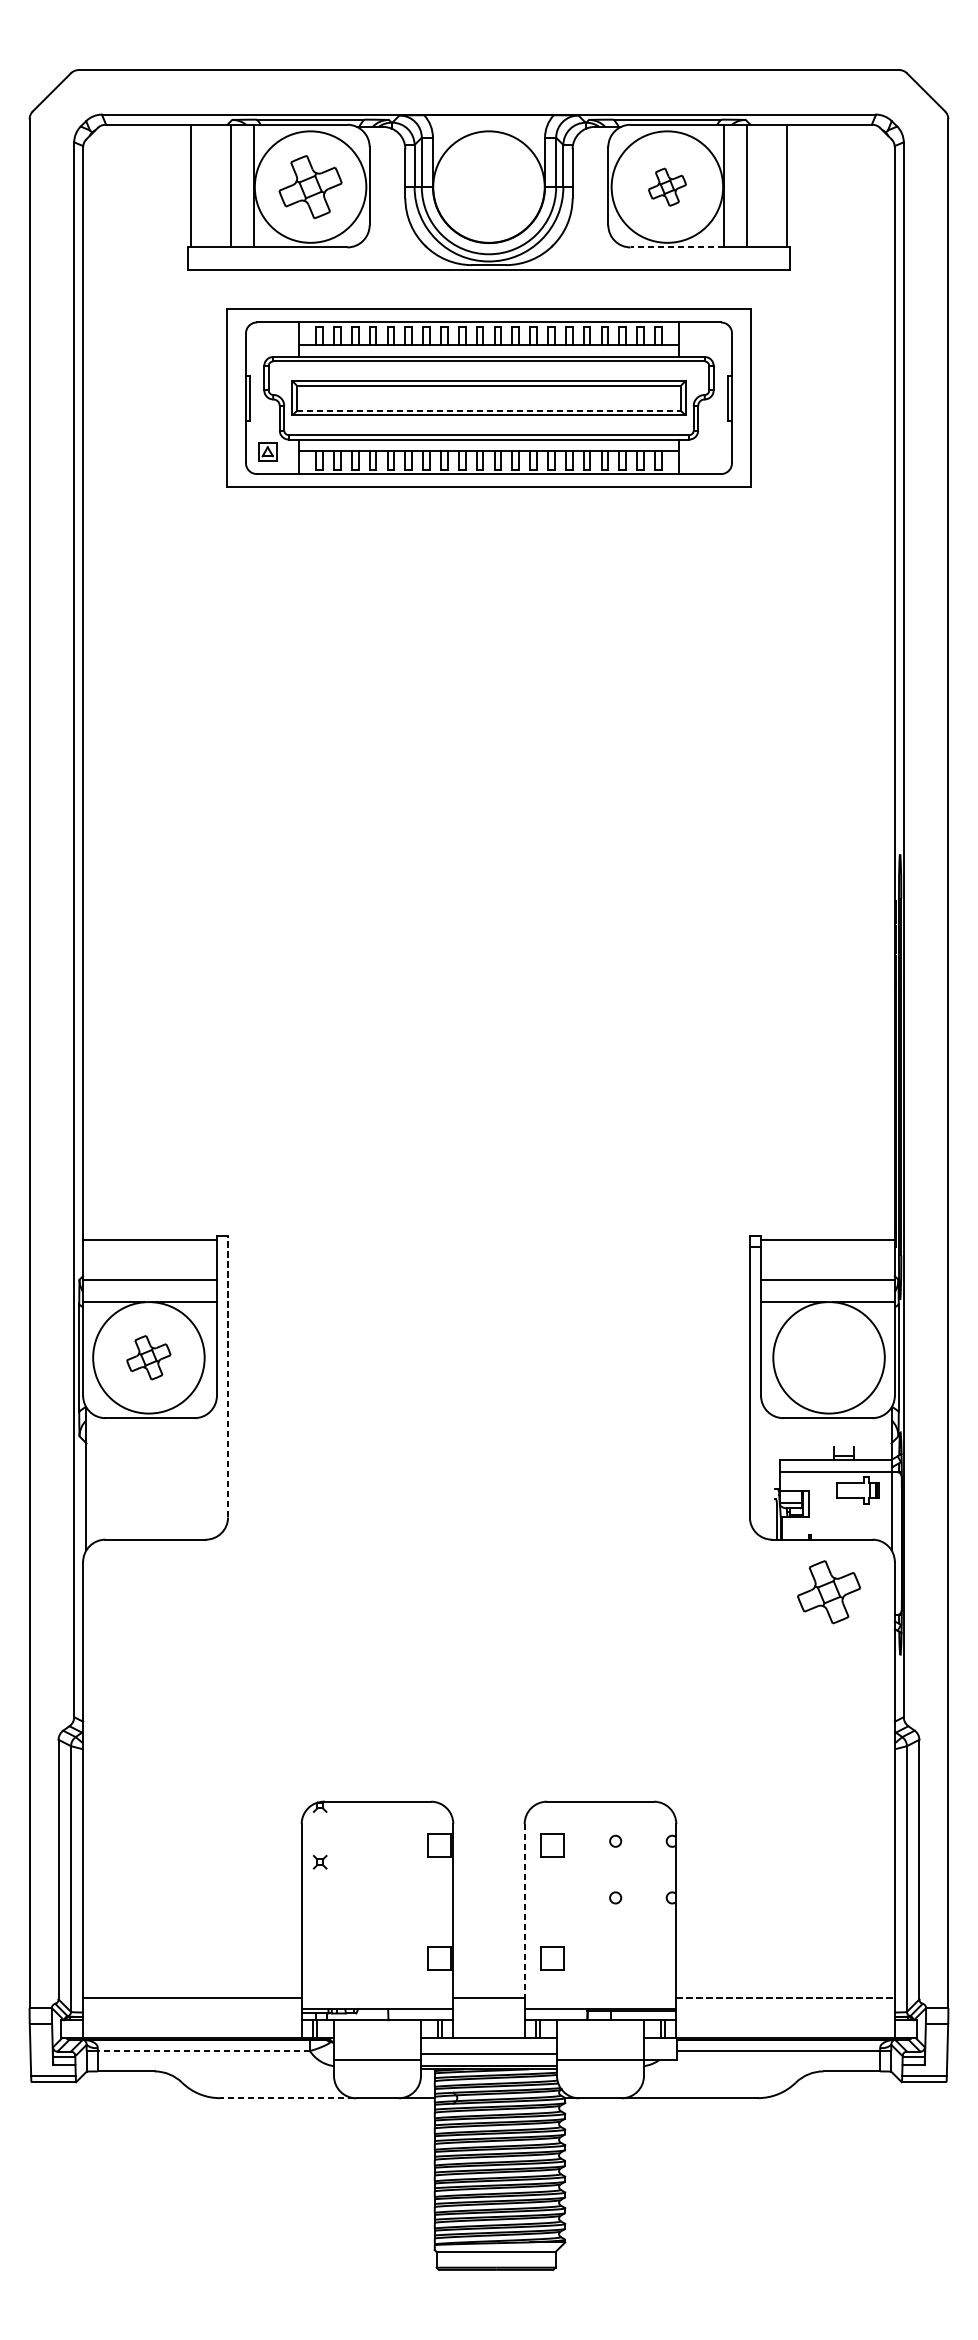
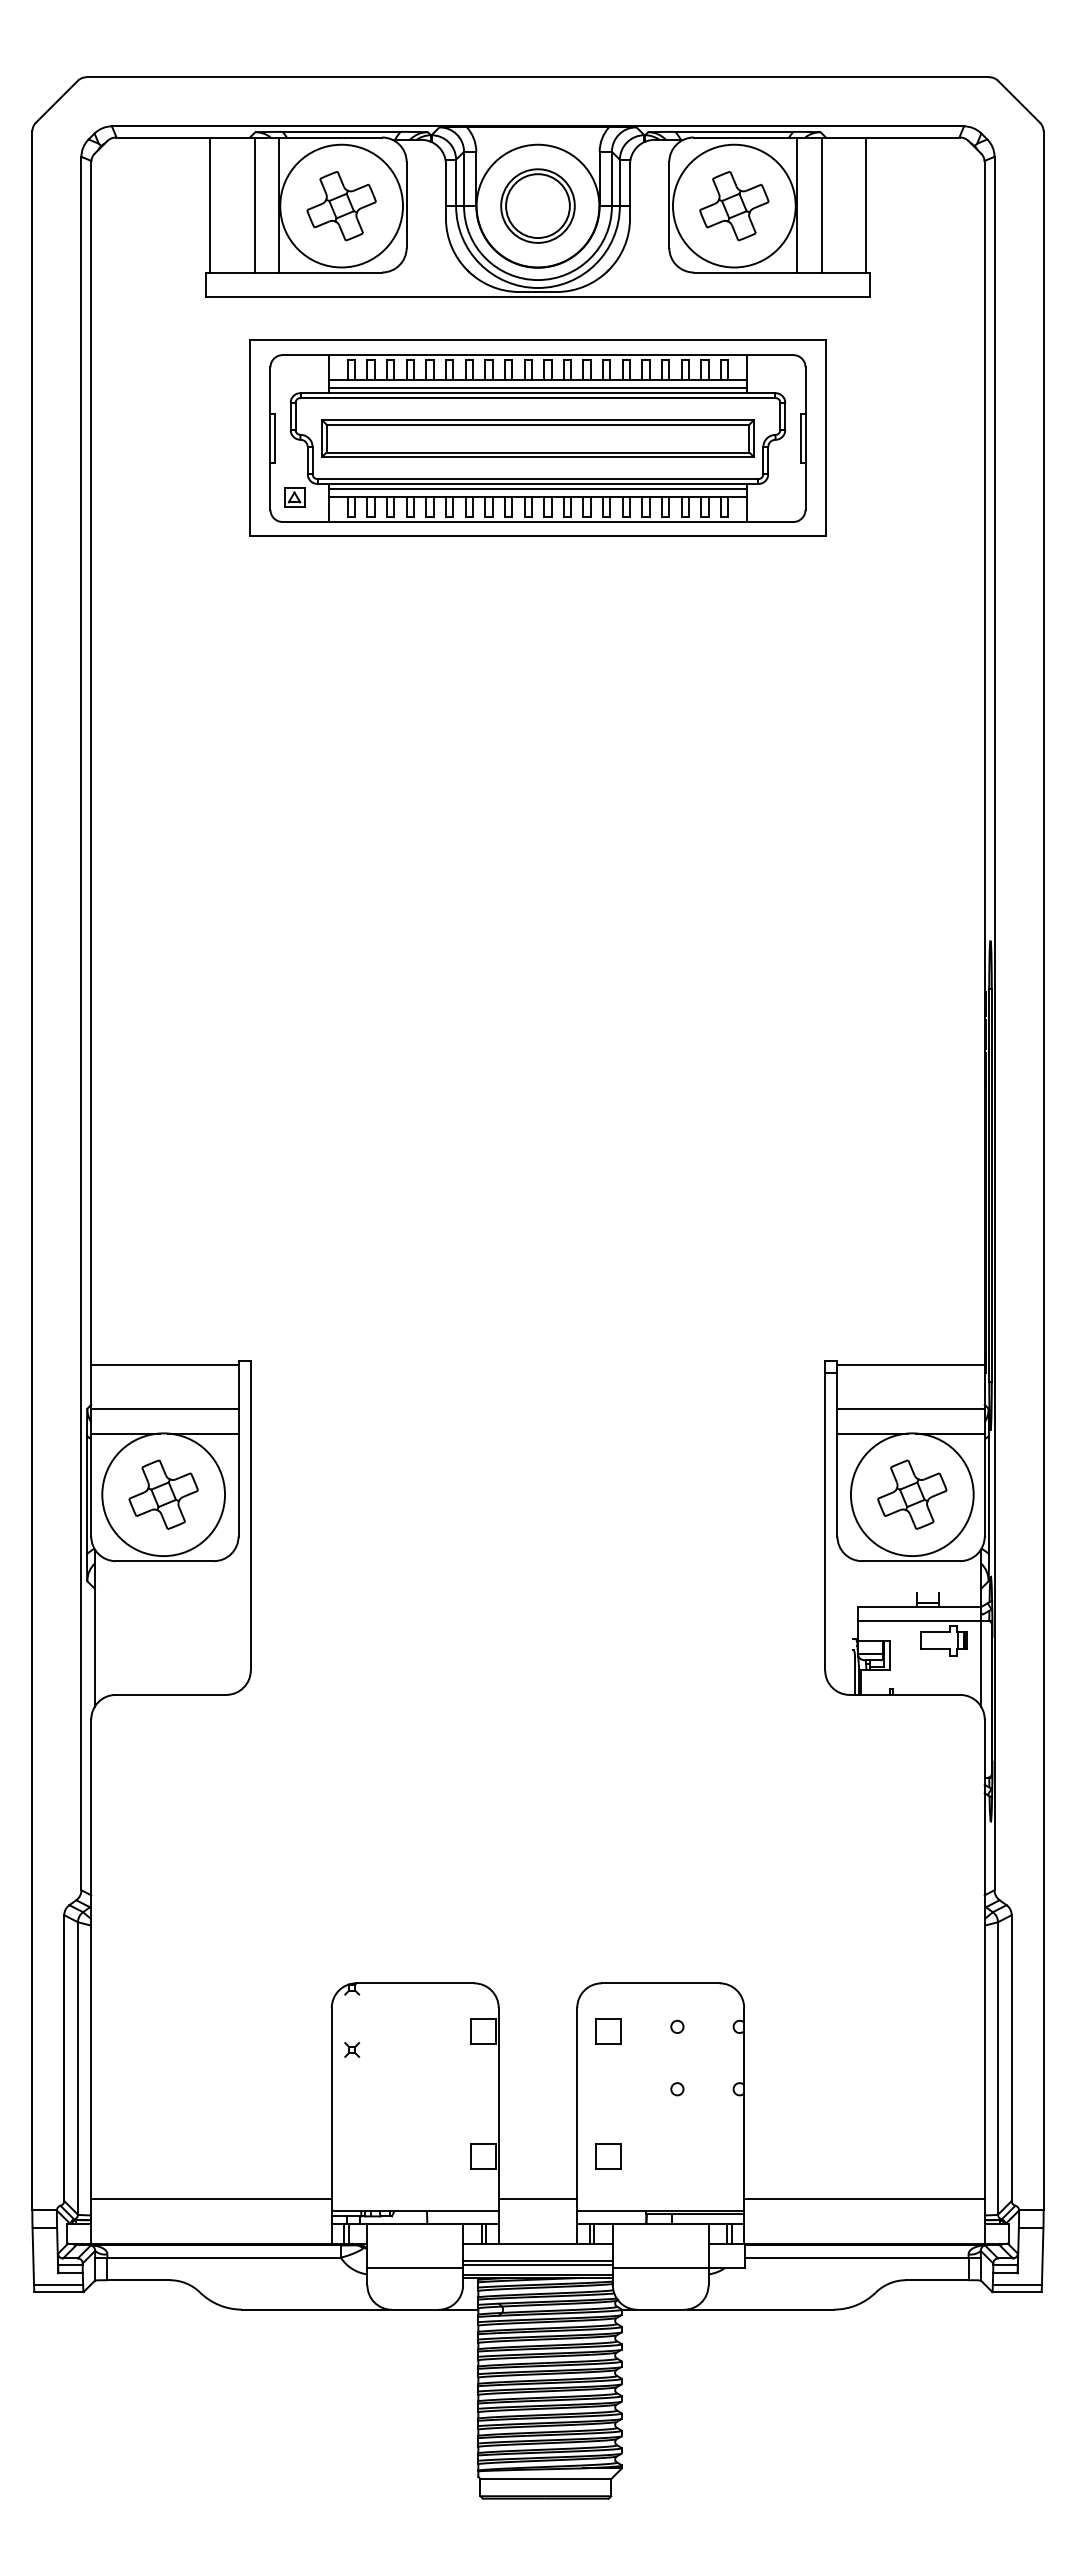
part: (488, 186) -> (537, 205), added
part: (667, 187) -> (734, 206), size x1.67
line: (677, 247) -> (745, 272), dashed -> solid
line: (488, 352) -> (537, 388), added
line: (489, 410) -> (538, 452), dashed -> solid
line: (488, 443) -> (537, 488), added
part: (148, 1357) -> (163, 1494), size x1.43
line: (227, 1376) -> (250, 1515), dashed -> solid
part: (829, 1591) -> (912, 1494), moved
line: (524, 1910) -> (577, 2103), dashed -> solid
line: (785, 1998) -> (864, 2199), dashed -> solid
line: (204, 2050) -> (224, 2257), dashed -> solid
line: (488, 2058) -> (537, 2265), added
line: (286, 2098) -> (315, 2309), dashed -> solid

